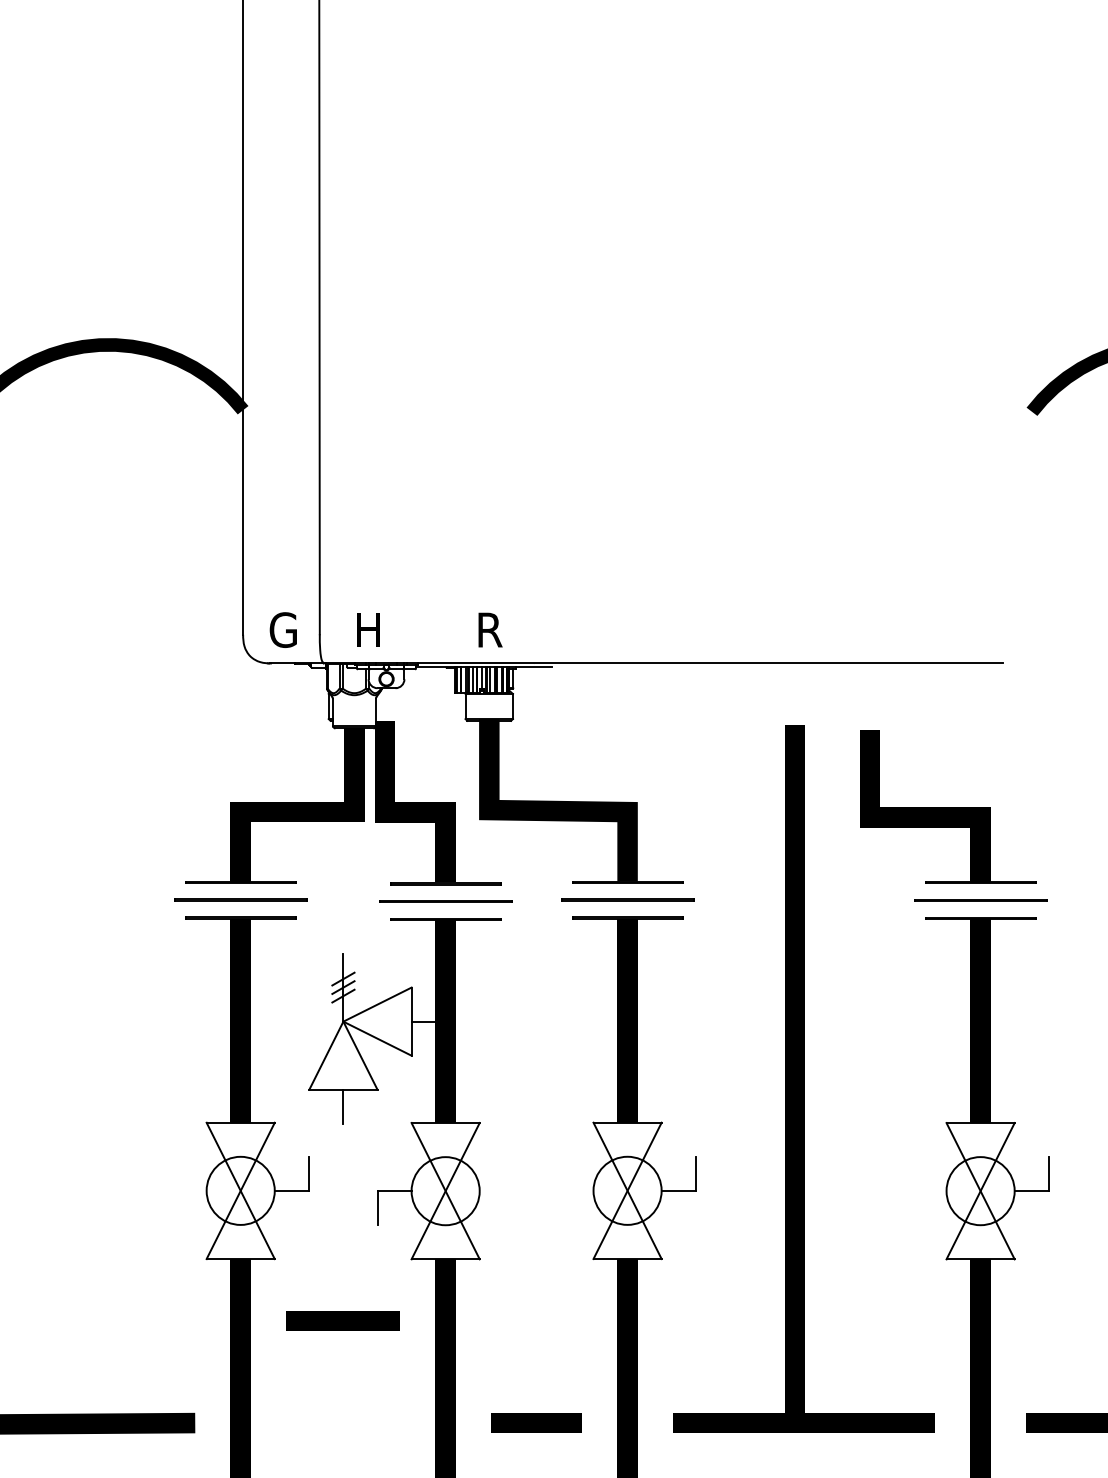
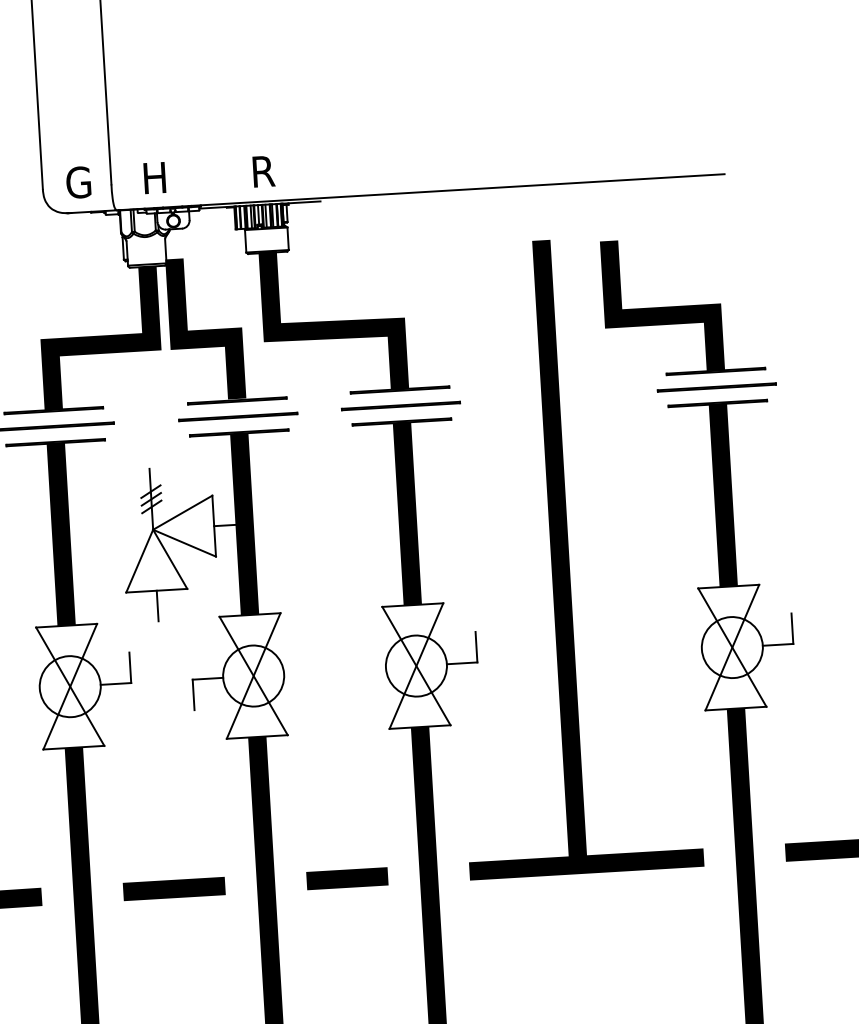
line: (342, 1320) -> (173, 888), moved

